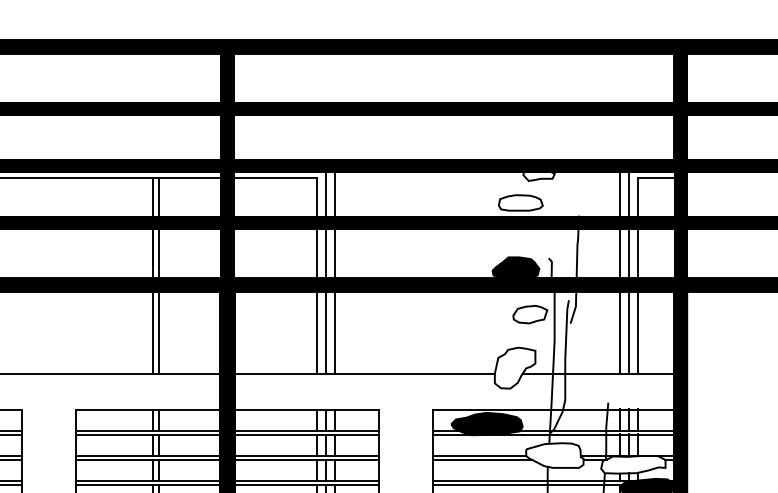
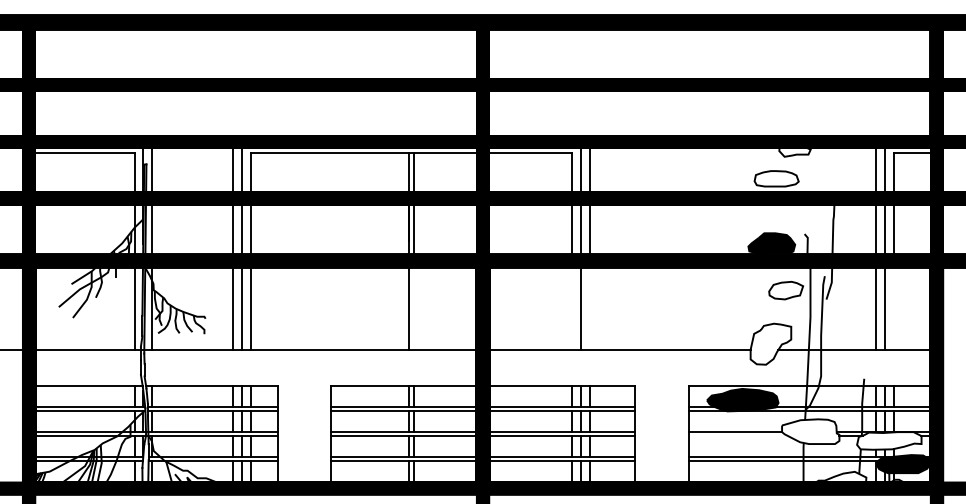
line: (159, 332) -> (414, 308), removed
line: (316, 332) -> (572, 308), removed
line: (334, 332) -> (590, 308), removed
line: (638, 332) -> (894, 308), removed
line: (481, 459) -> (737, 435), removed

